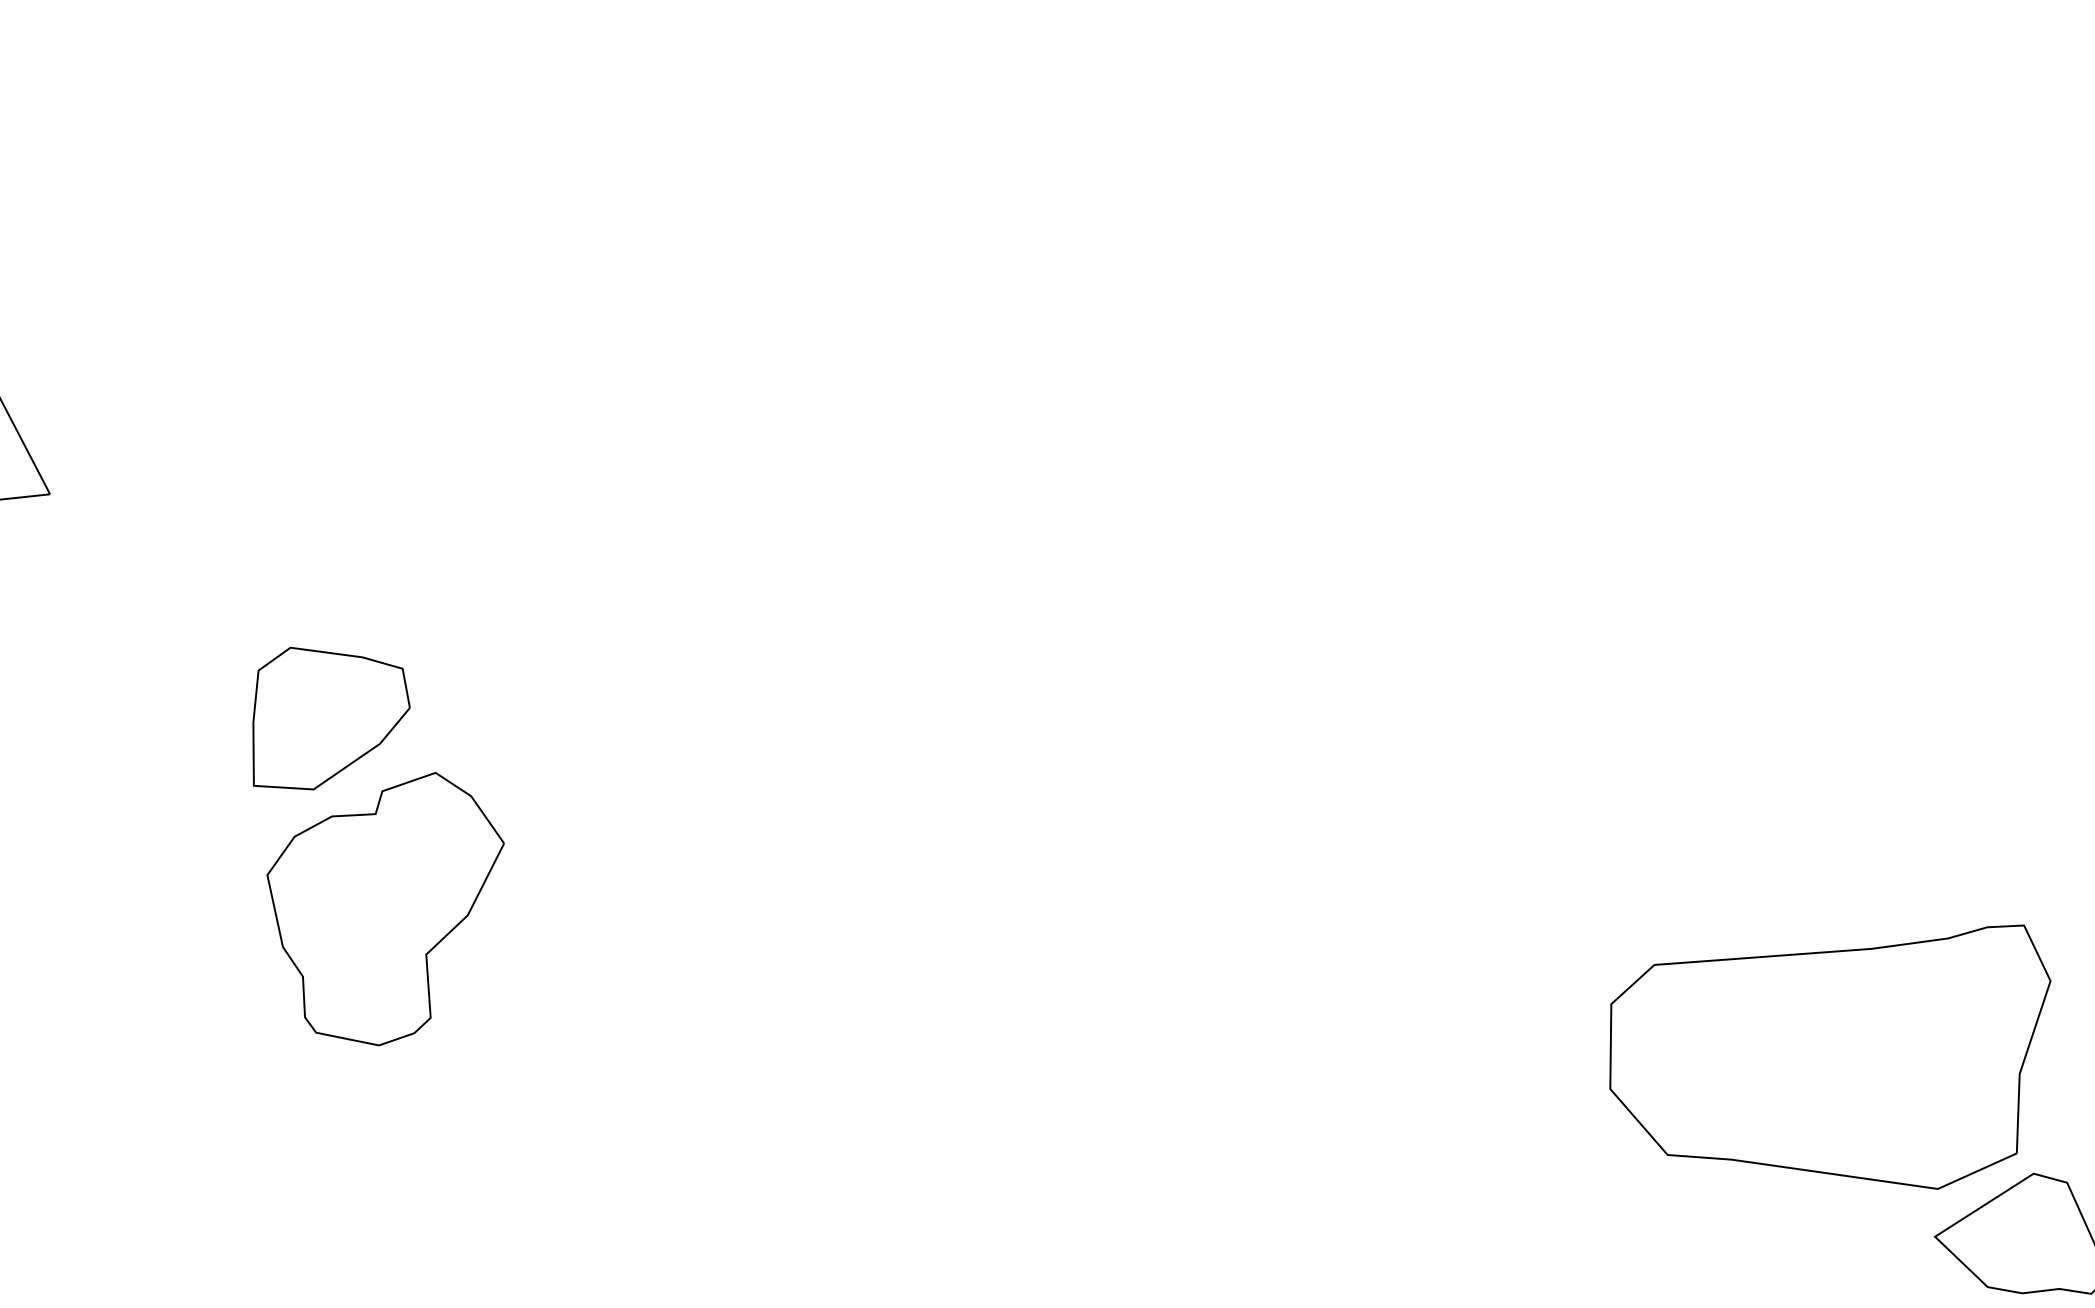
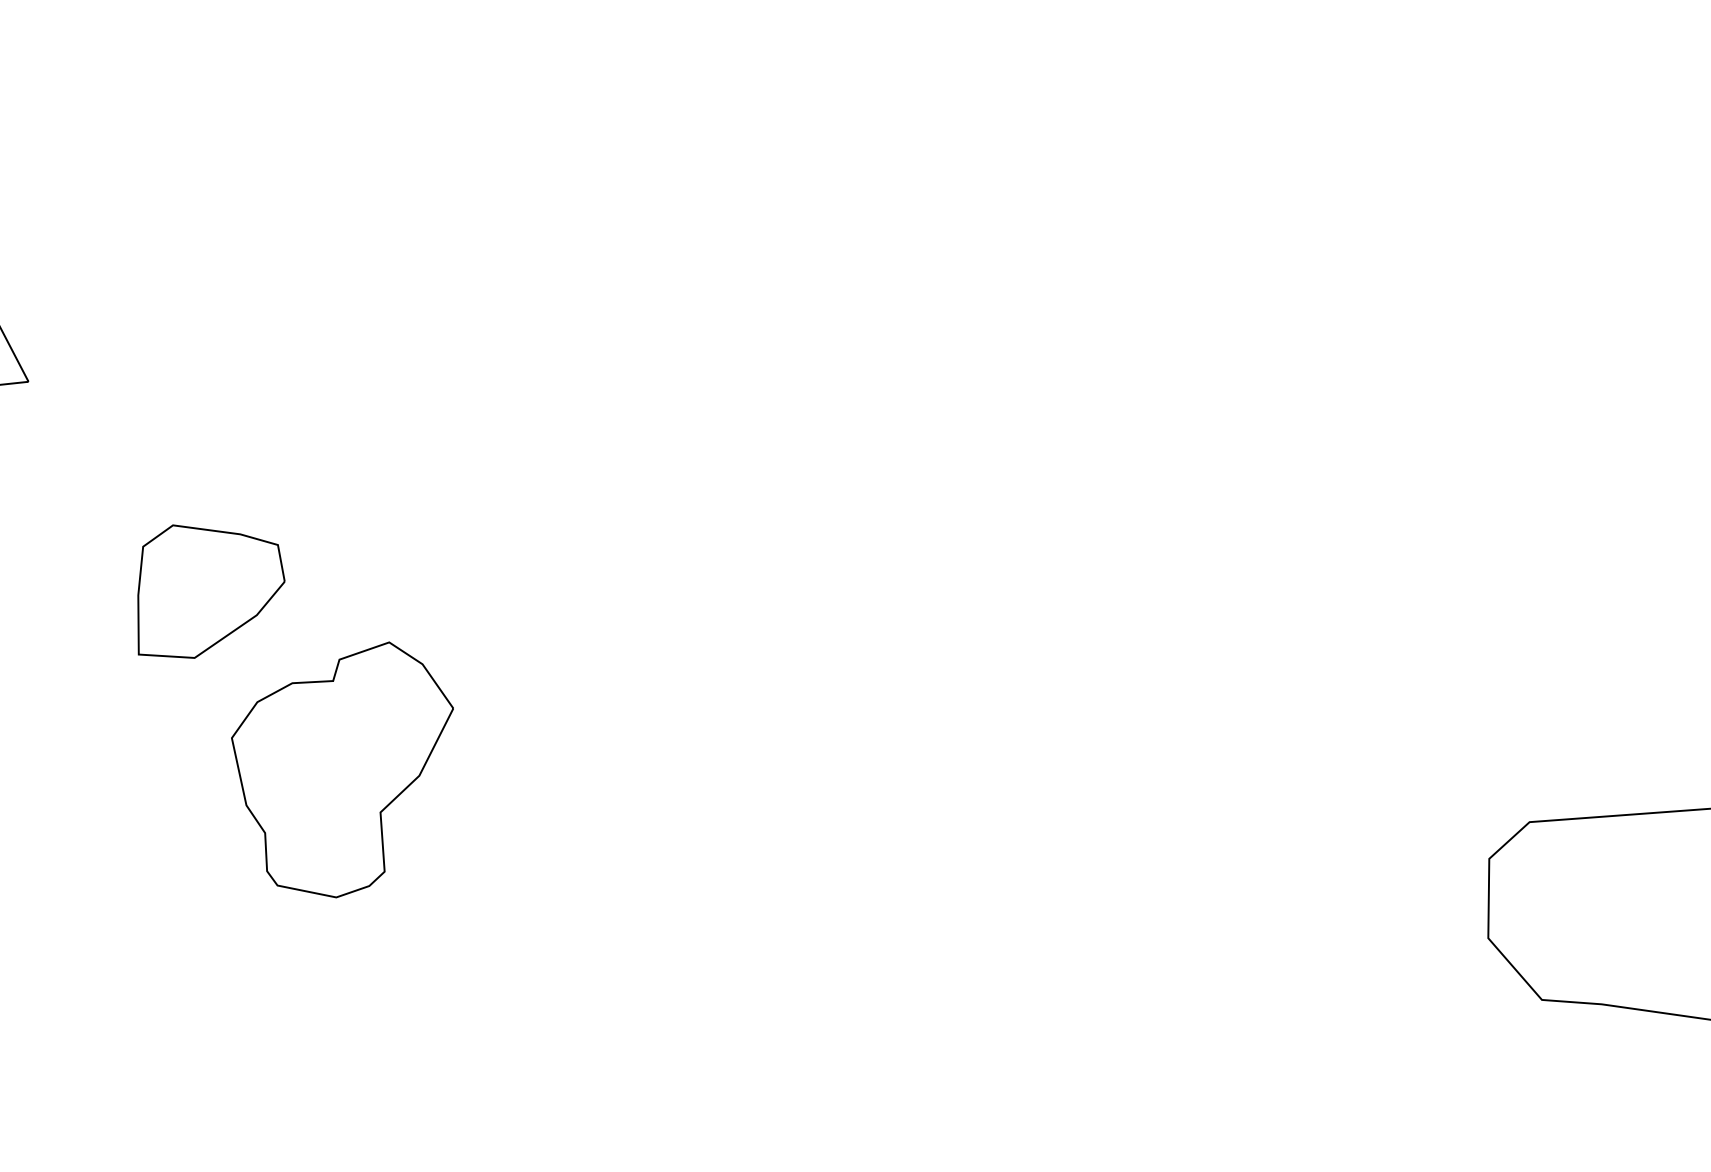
part: (331, 718) -> (211, 591), moved

